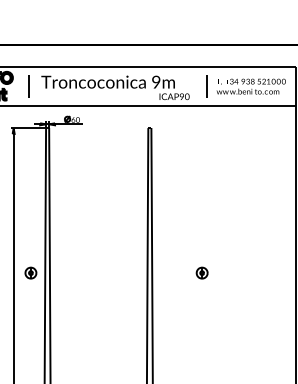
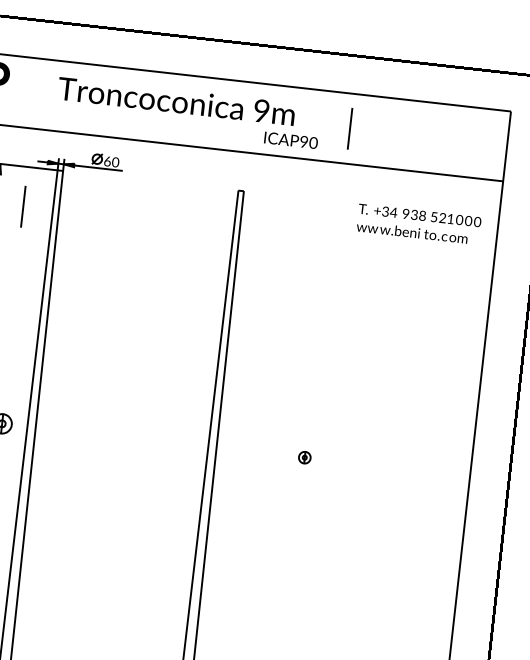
line: (28, 86) -> (22, 206), moved
text: (250, 86) -> (417, 224), moved
part: (201, 272) -> (303, 456), size x0.6

